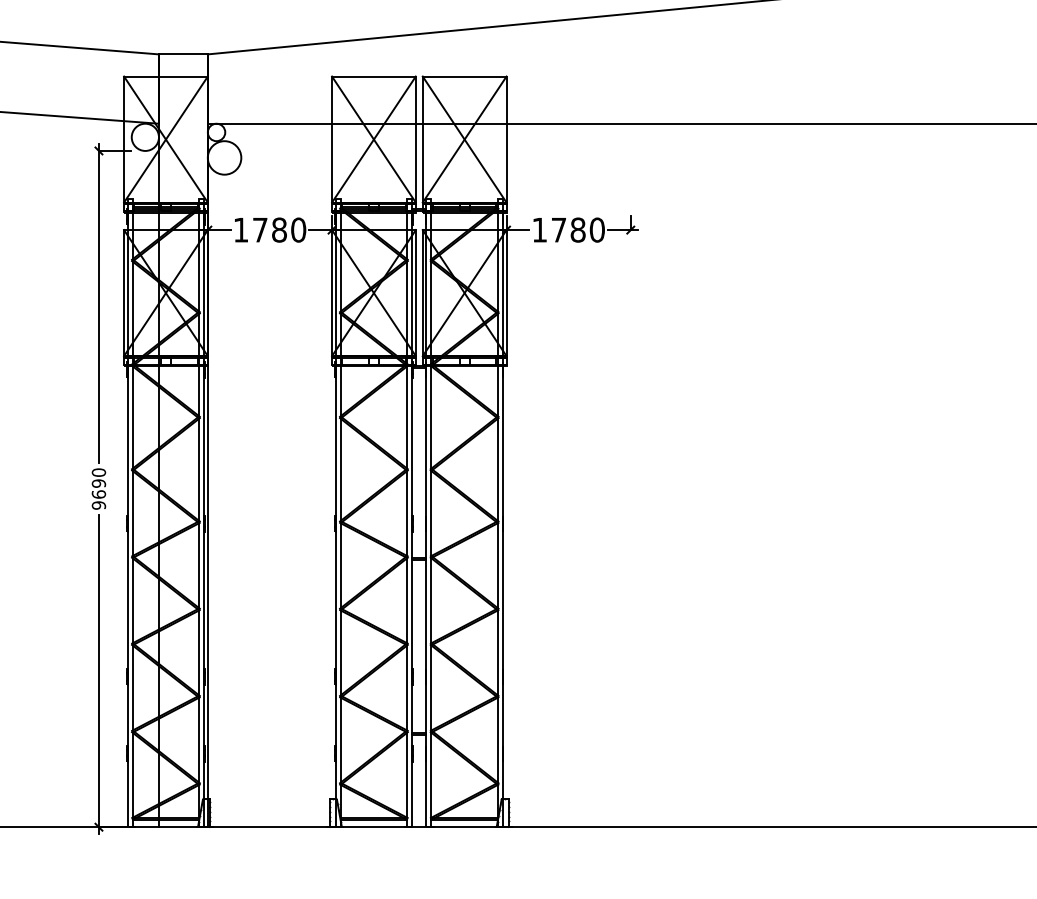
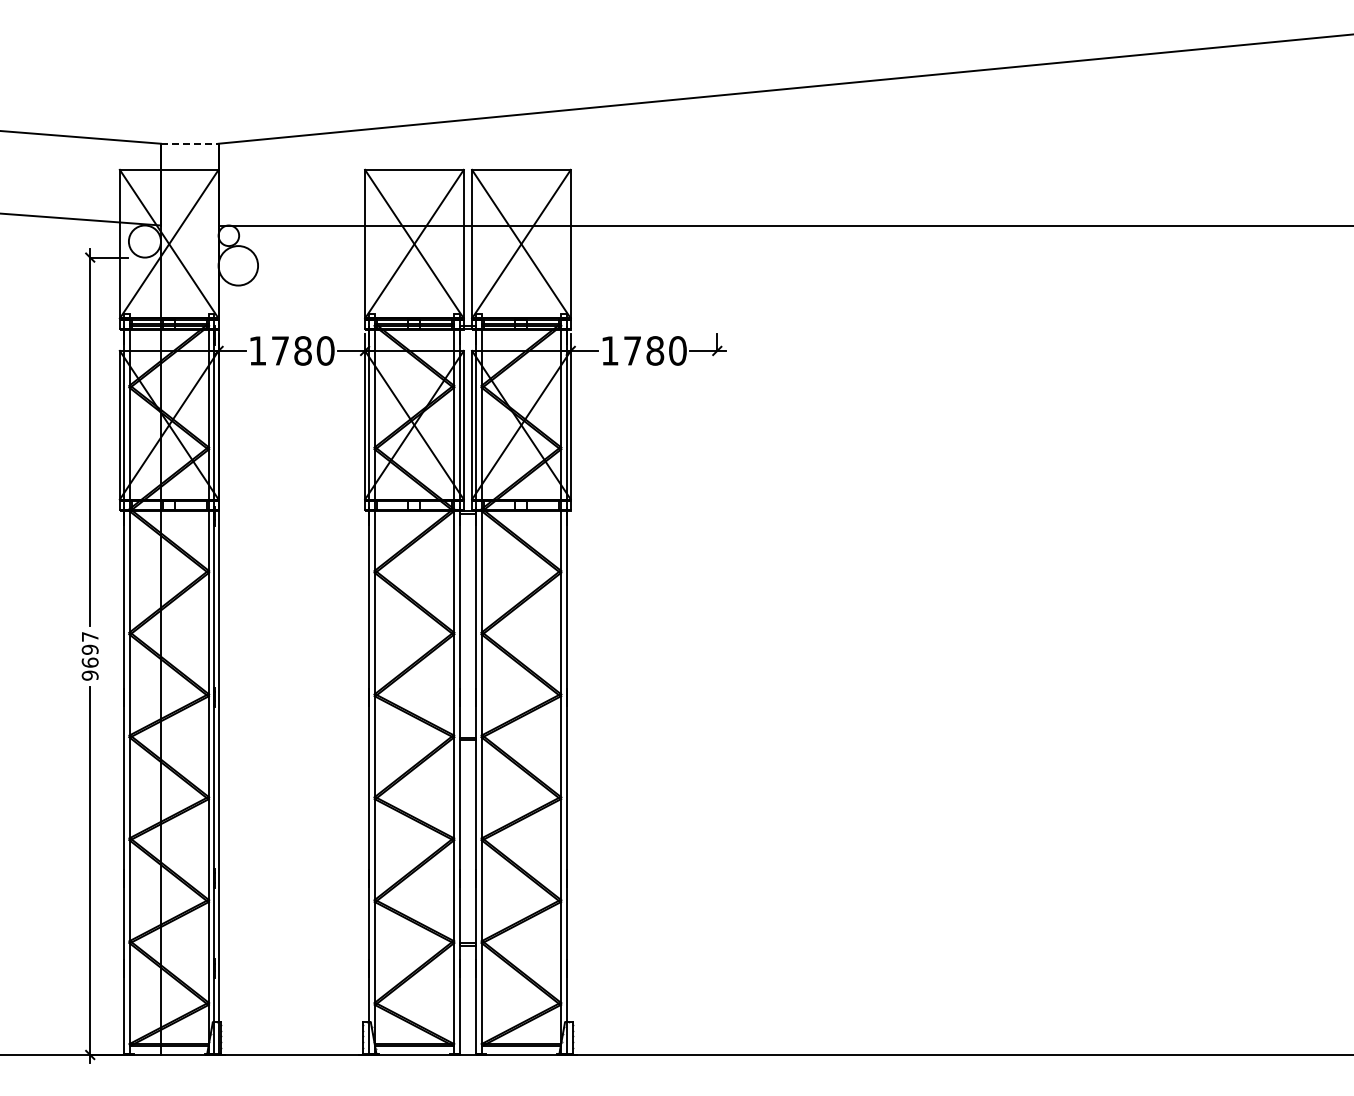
line: (183, 54) -> (189, 143), solid -> dashed
text: (98, 472) -> (89, 636), 9690 -> 9697

